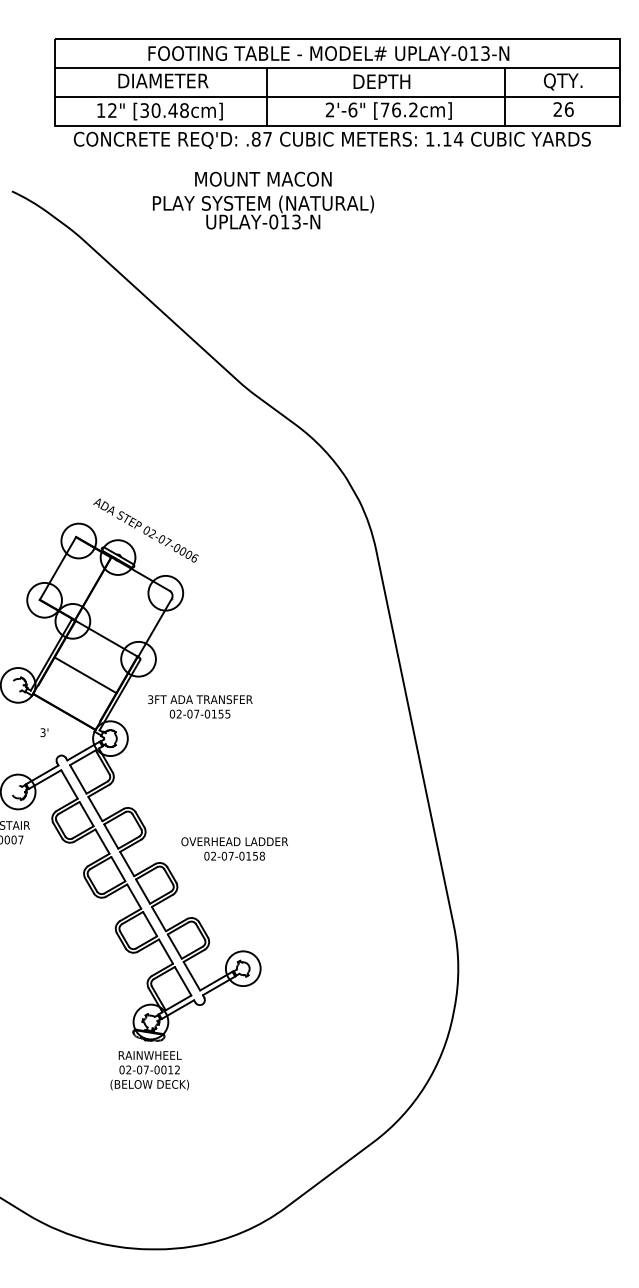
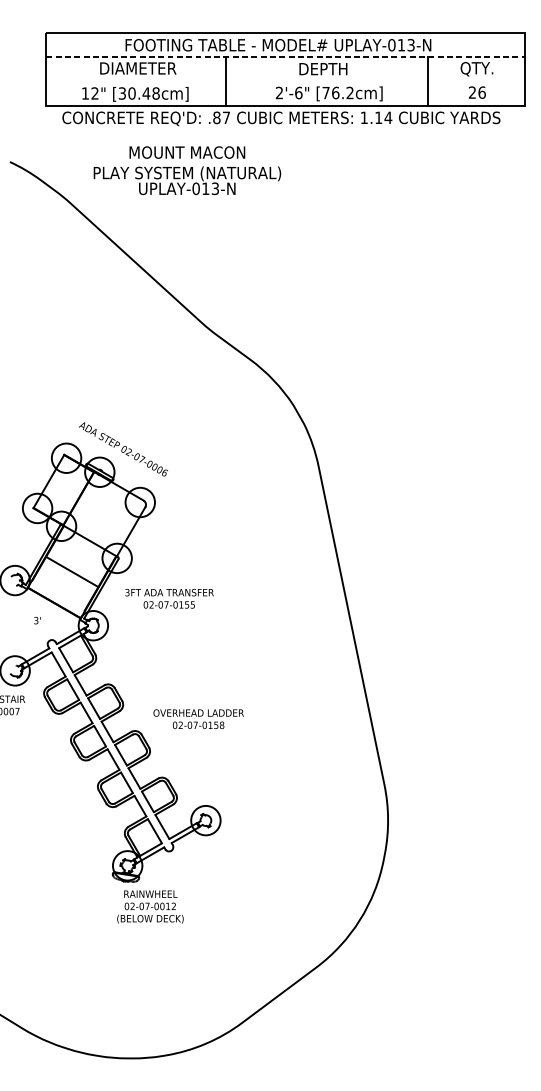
line: (337, 67) -> (285, 57), solid -> dashed
line: (336, 96) -> (284, 81), removed
text: (263, 200) -> (187, 170), moved
text: (149, 1070) -> (150, 906), moved

